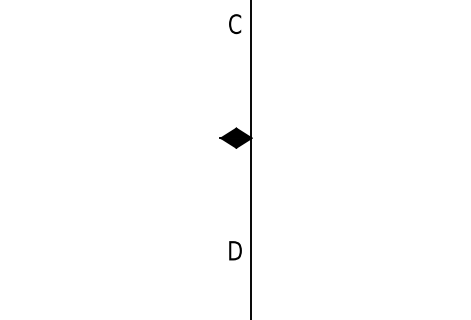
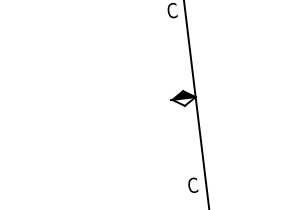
fill: (236, 142) -> (184, 101), removed
text: (234, 250) -> (193, 185), D -> C

